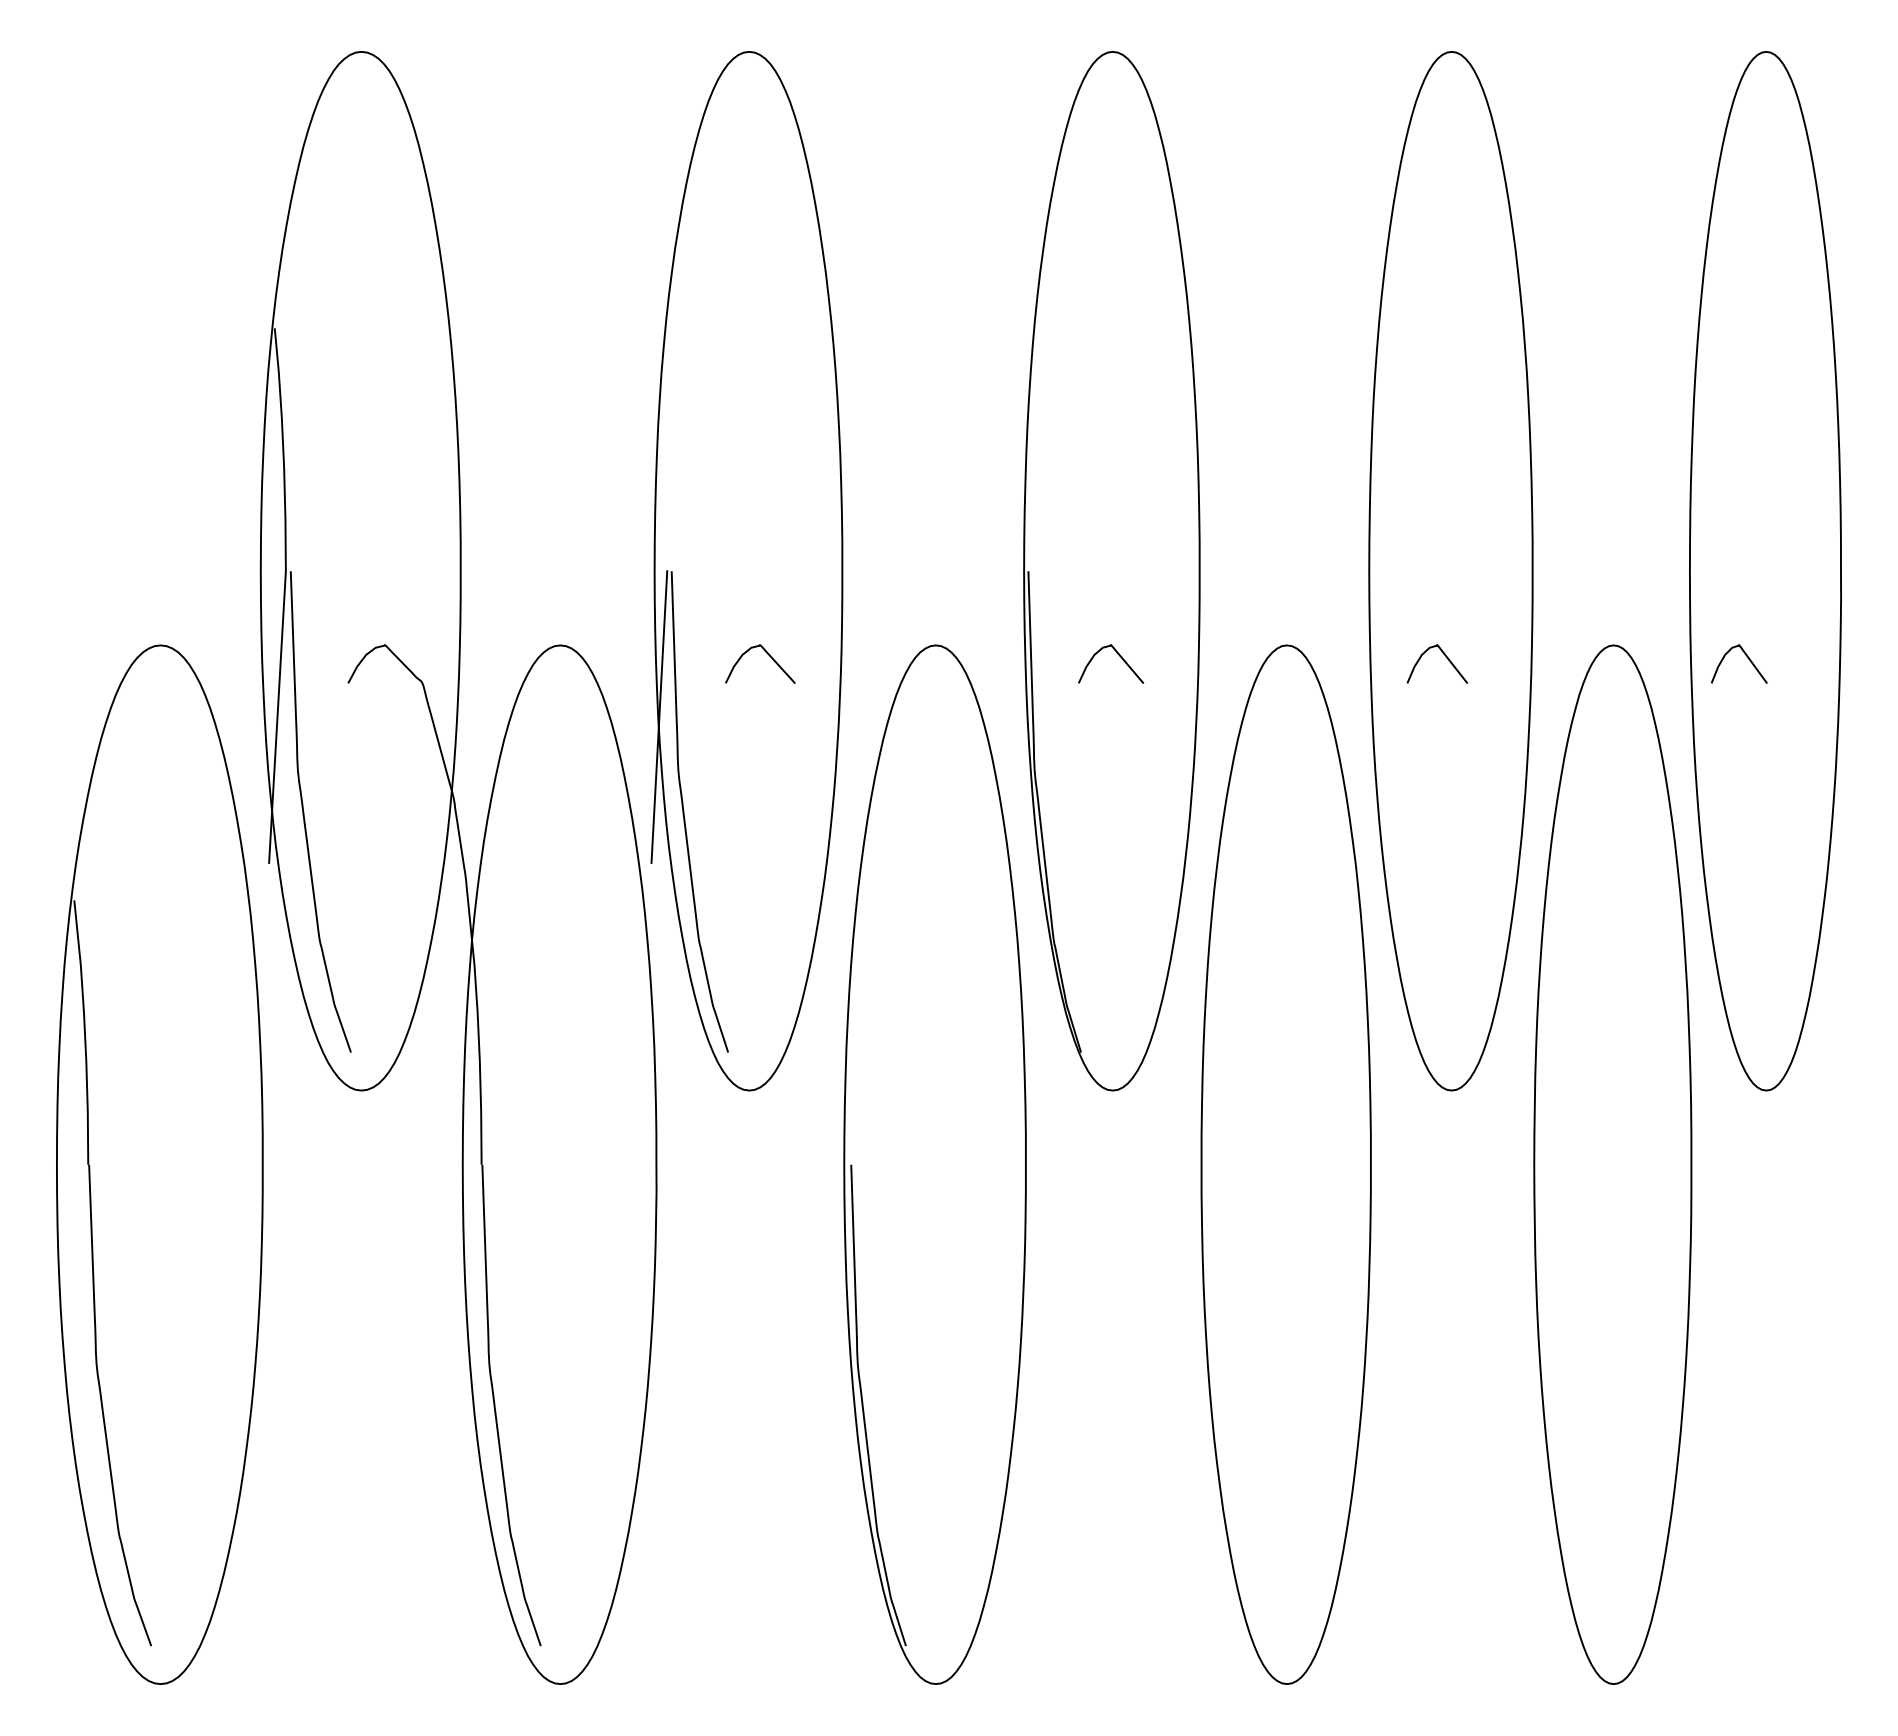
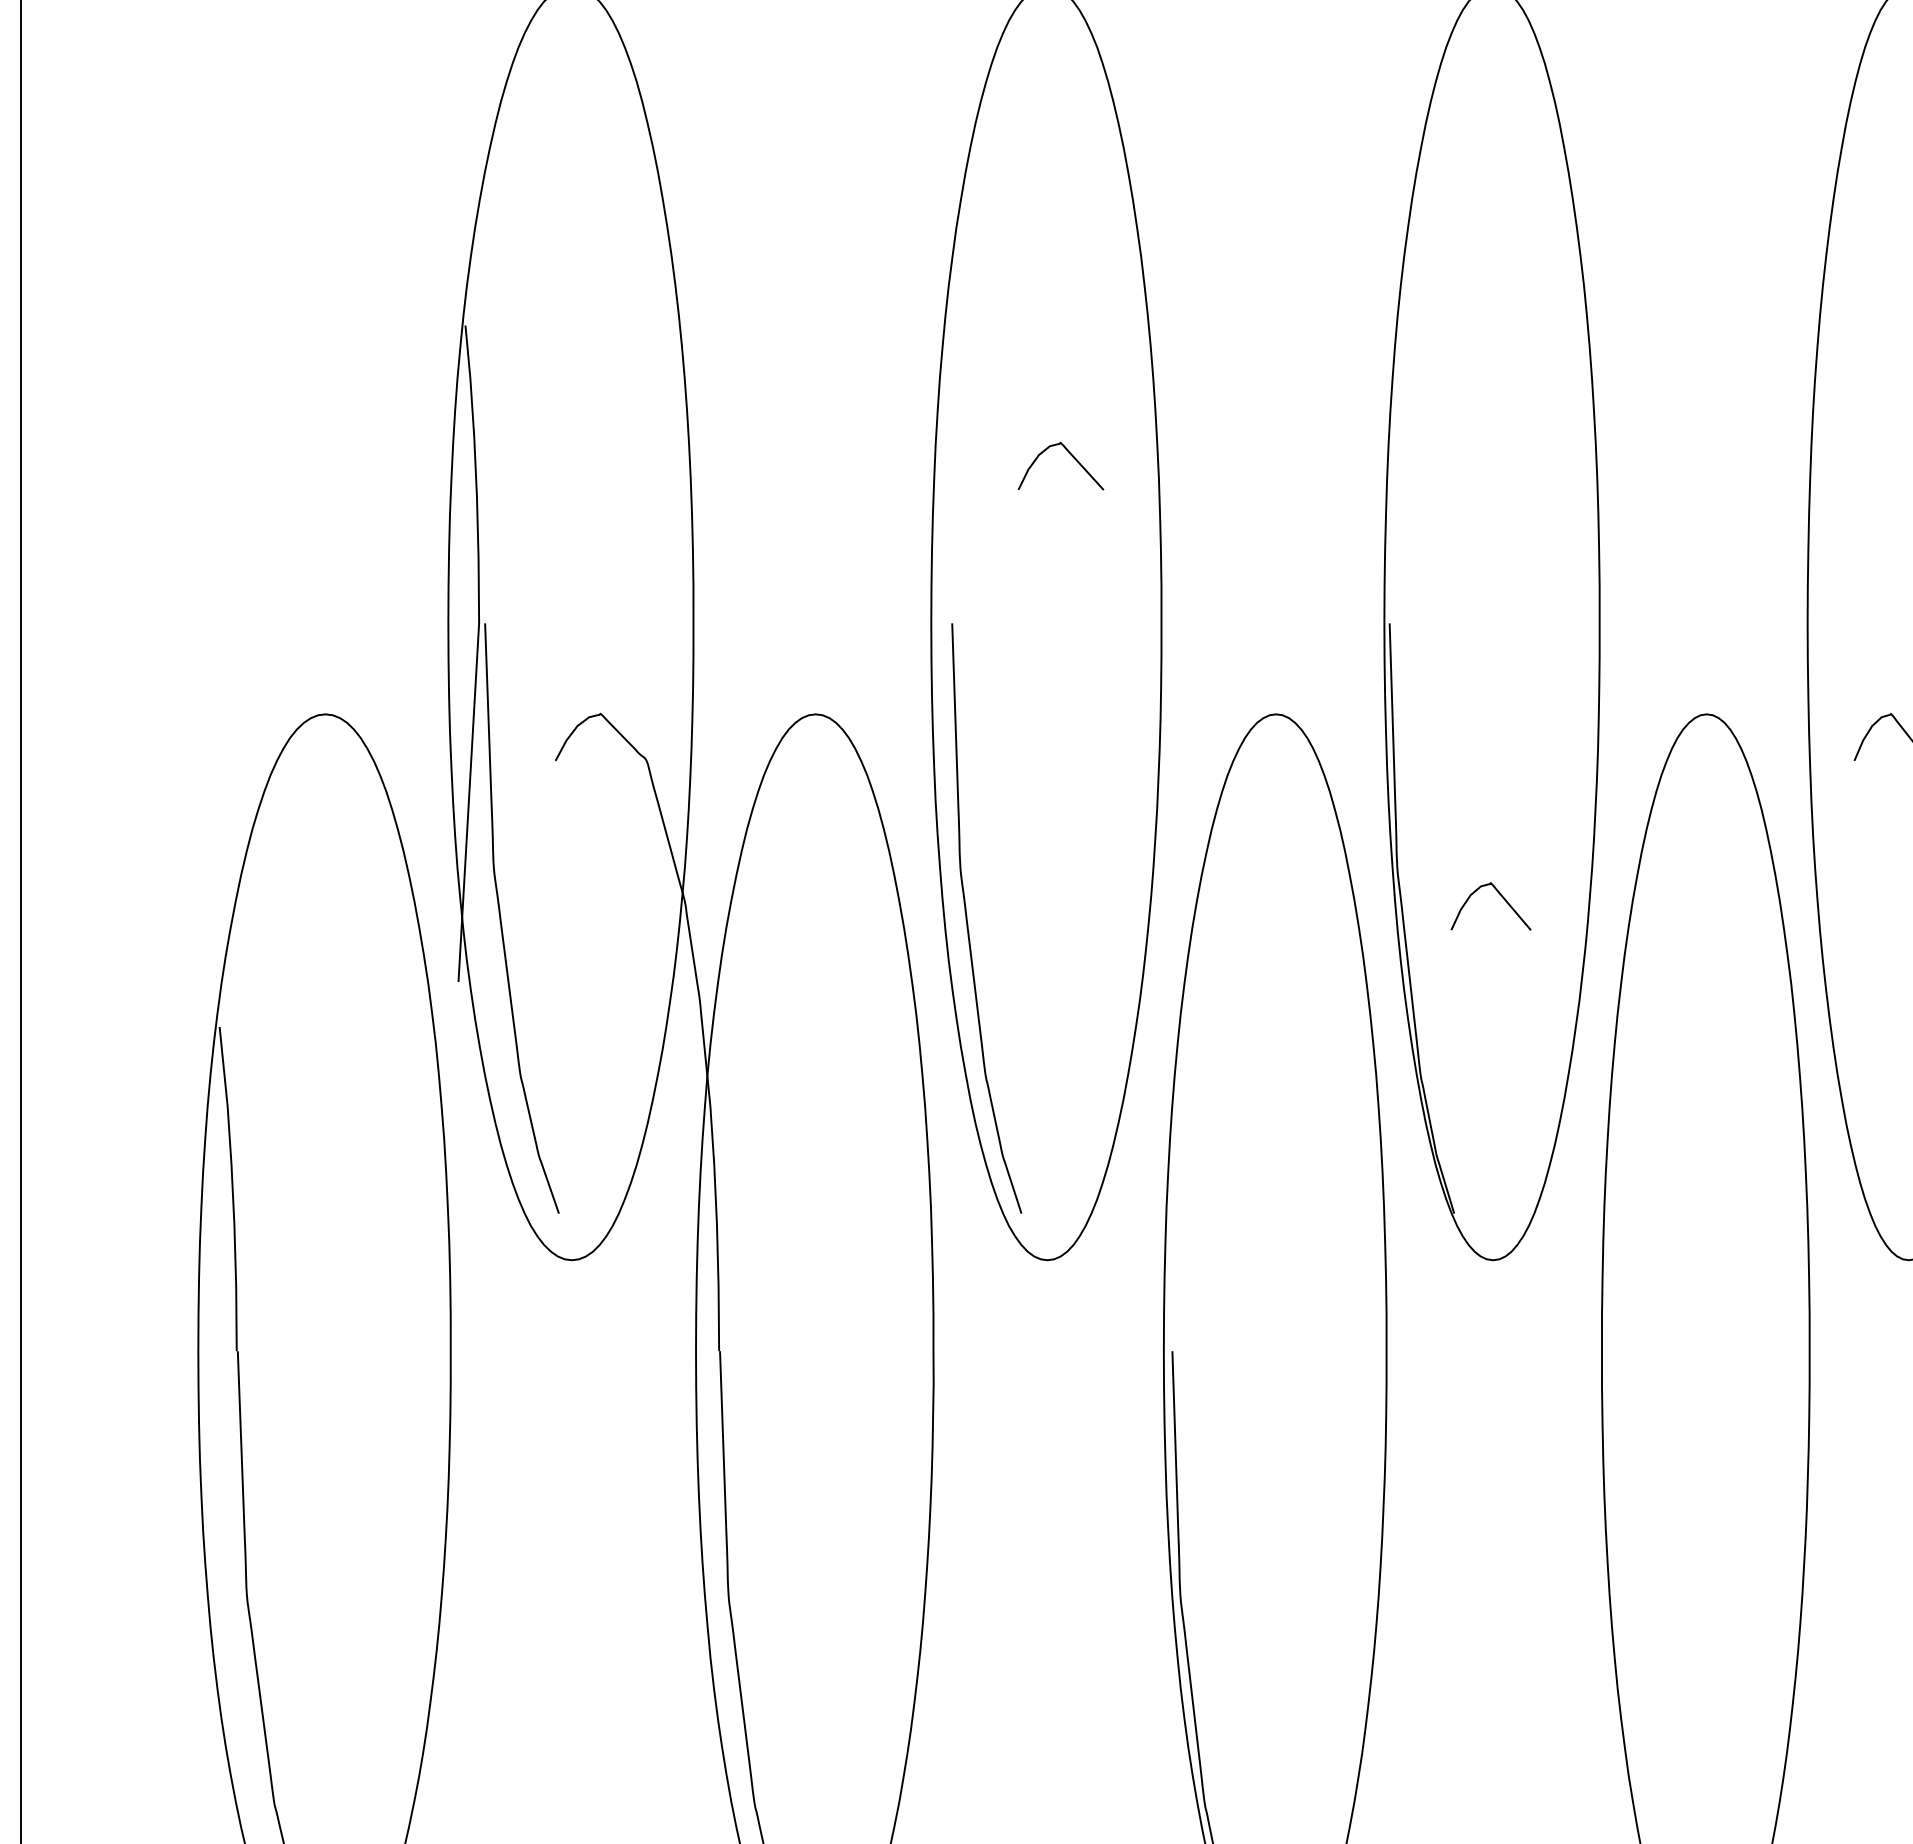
curve: (768, 655) -> (1070, 455), moved
curve: (1118, 655) -> (1500, 895), moved
line: (659, 716) -> (937, 801), removed

